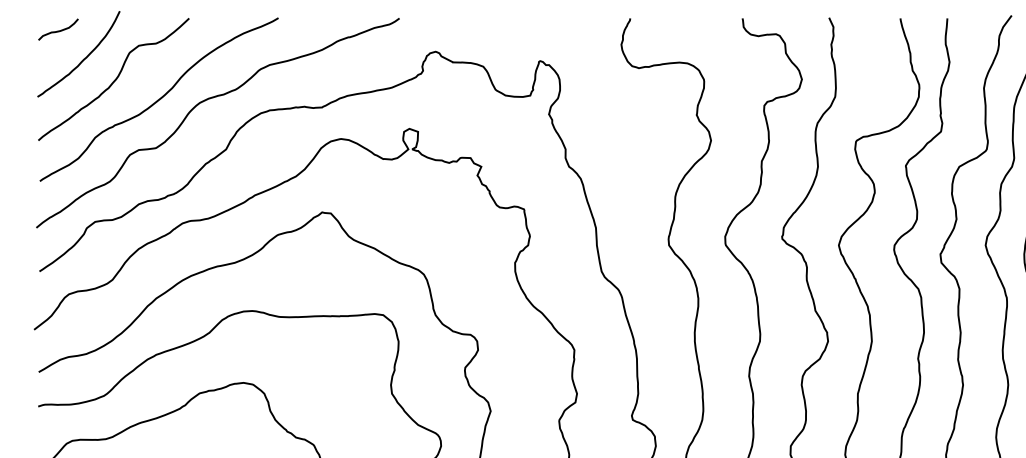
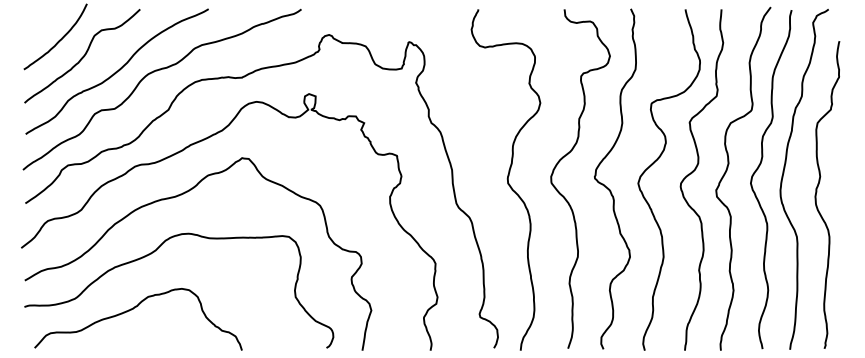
curve: (57, 30) -> (39, 18), removed

